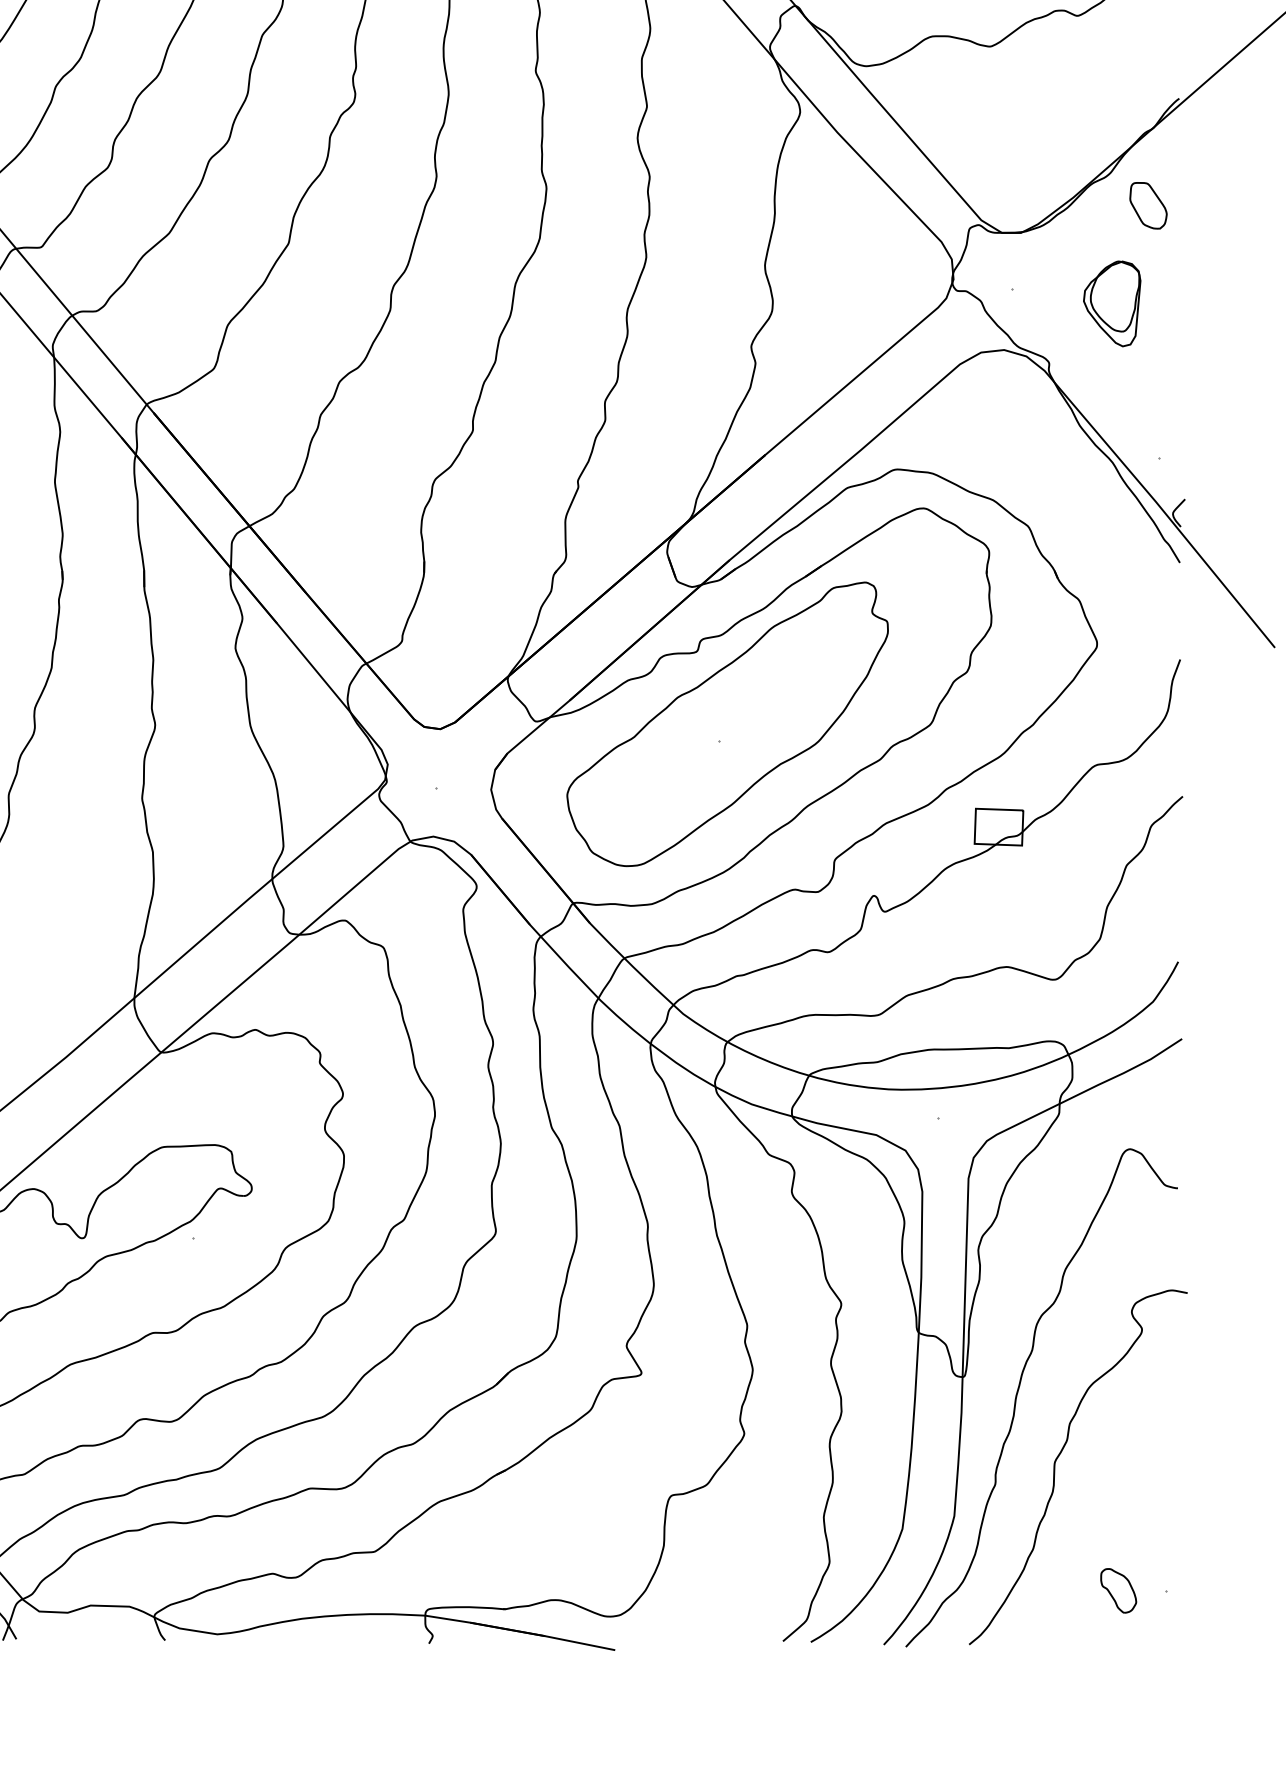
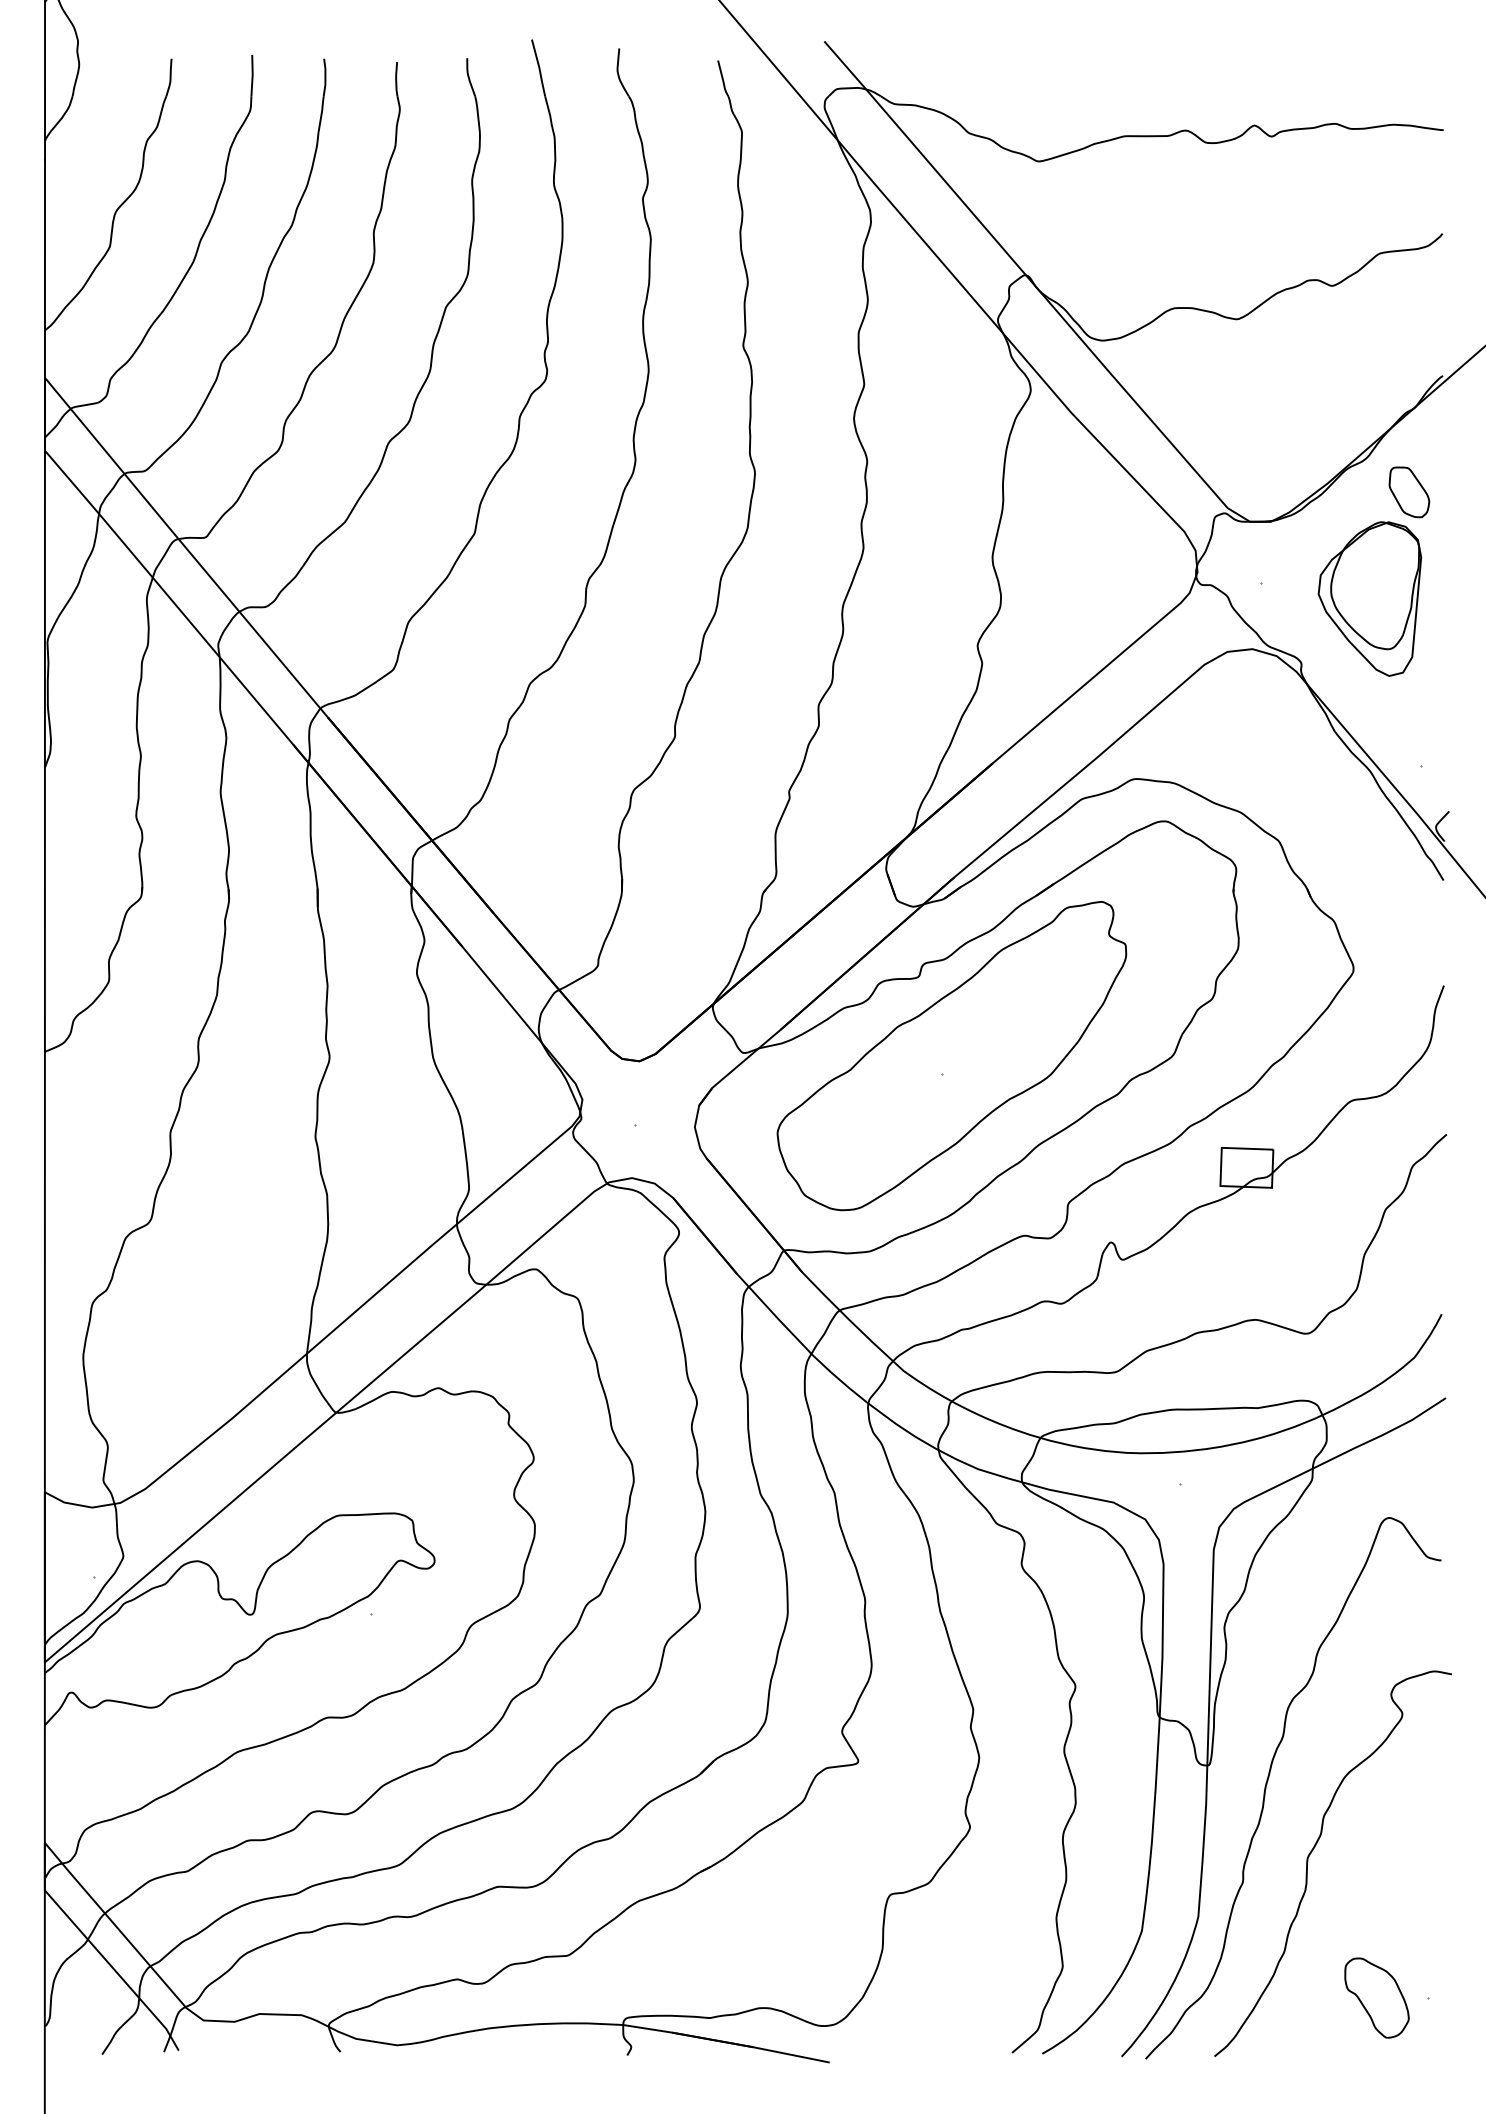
part: (1111, 303) -> (1369, 598), size x1.67
part: (1118, 1590) -> (1376, 1997), size x1.67

